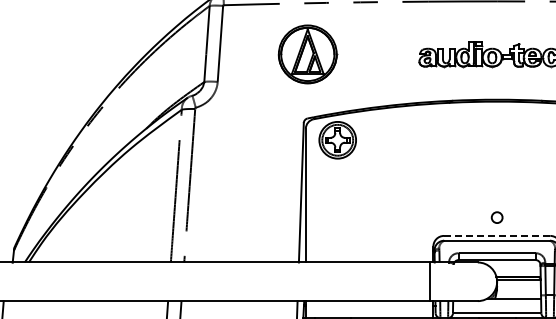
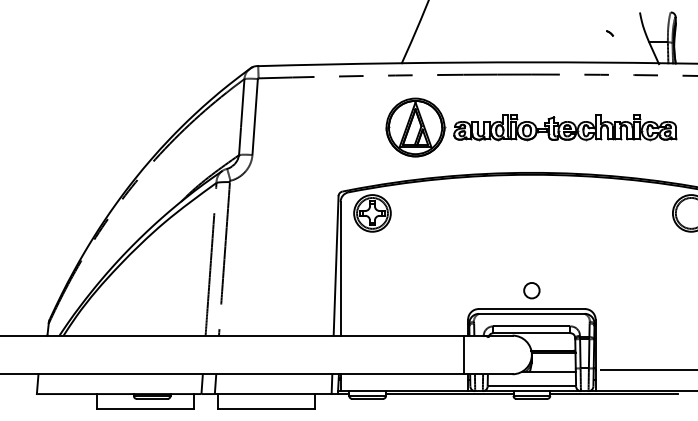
part: (307, 54) -> (415, 127), moved
circle: (496, 217) -> (531, 290), size x1.43
line: (497, 236) -> (532, 309), dashed -> solid

